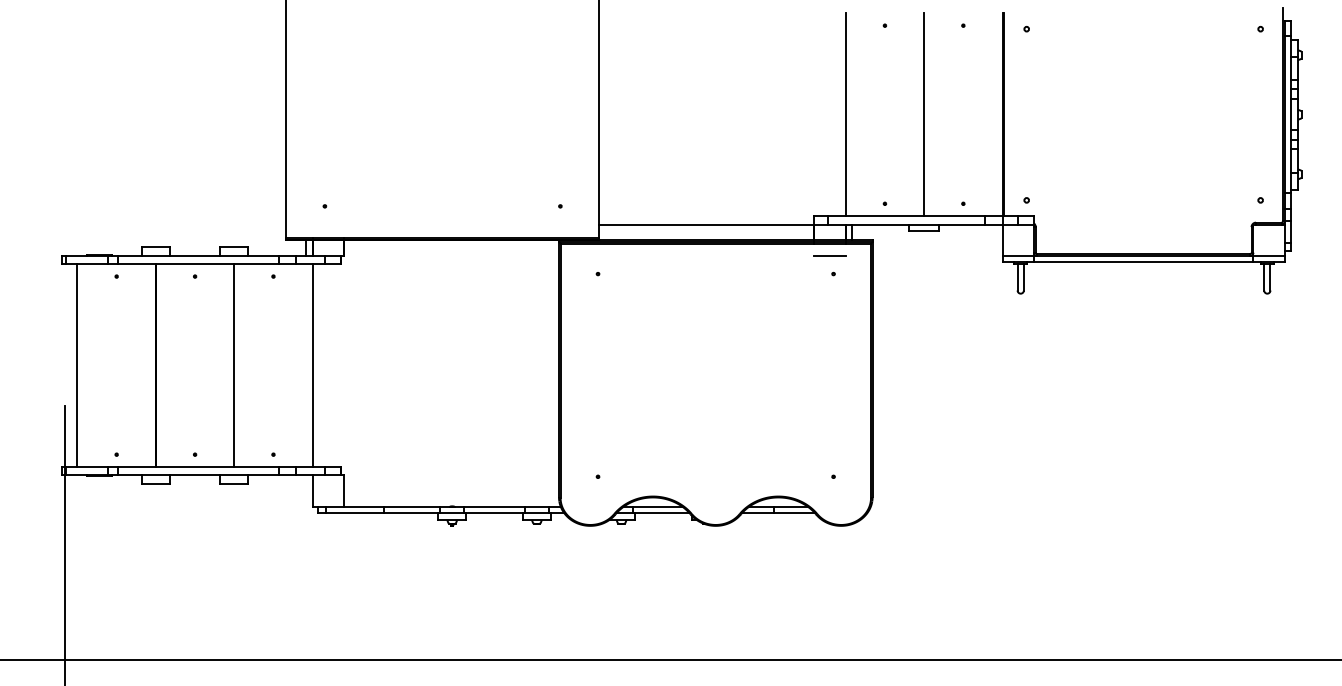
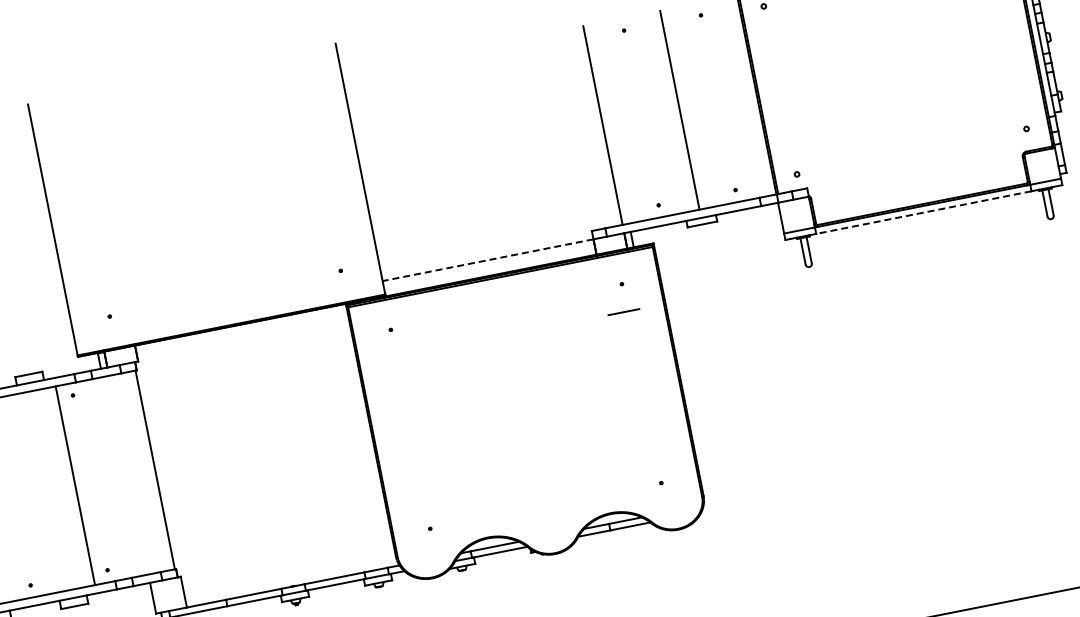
line: (706, 224) -> (487, 260), solid -> dashed
line: (829, 255) -> (623, 311), moved
line: (1143, 262) -> (923, 212), solid -> dashed
line: (234, 365) -> (75, 485), moved
line: (312, 365) -> (155, 469), moved

